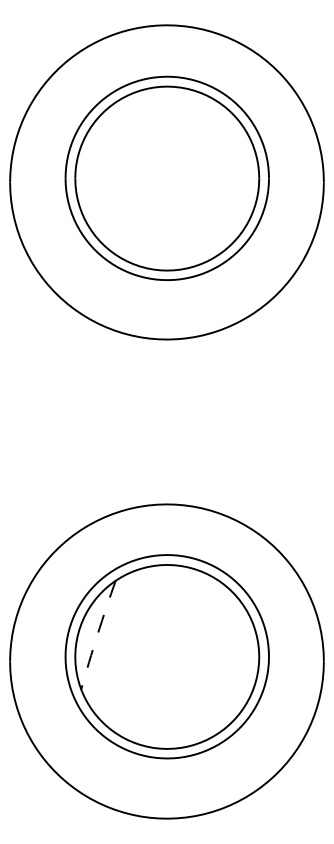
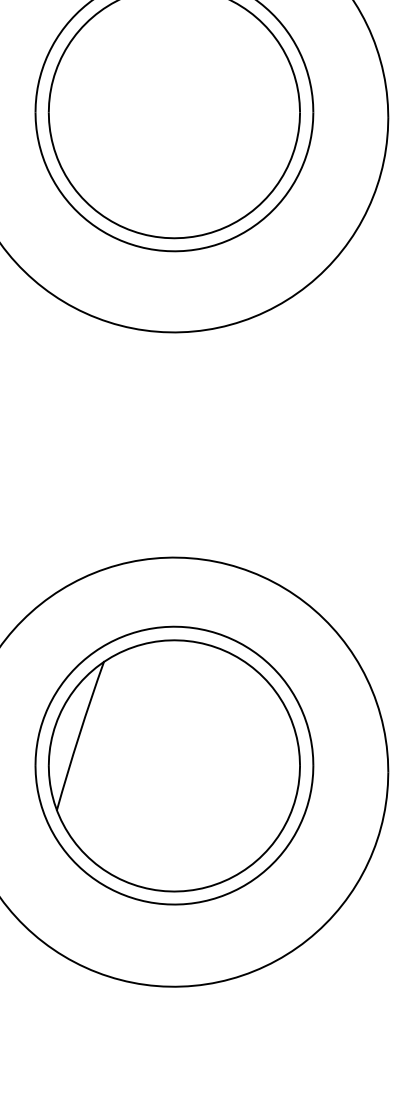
arc: (97, 634) -> (79, 735), dashed -> solid

